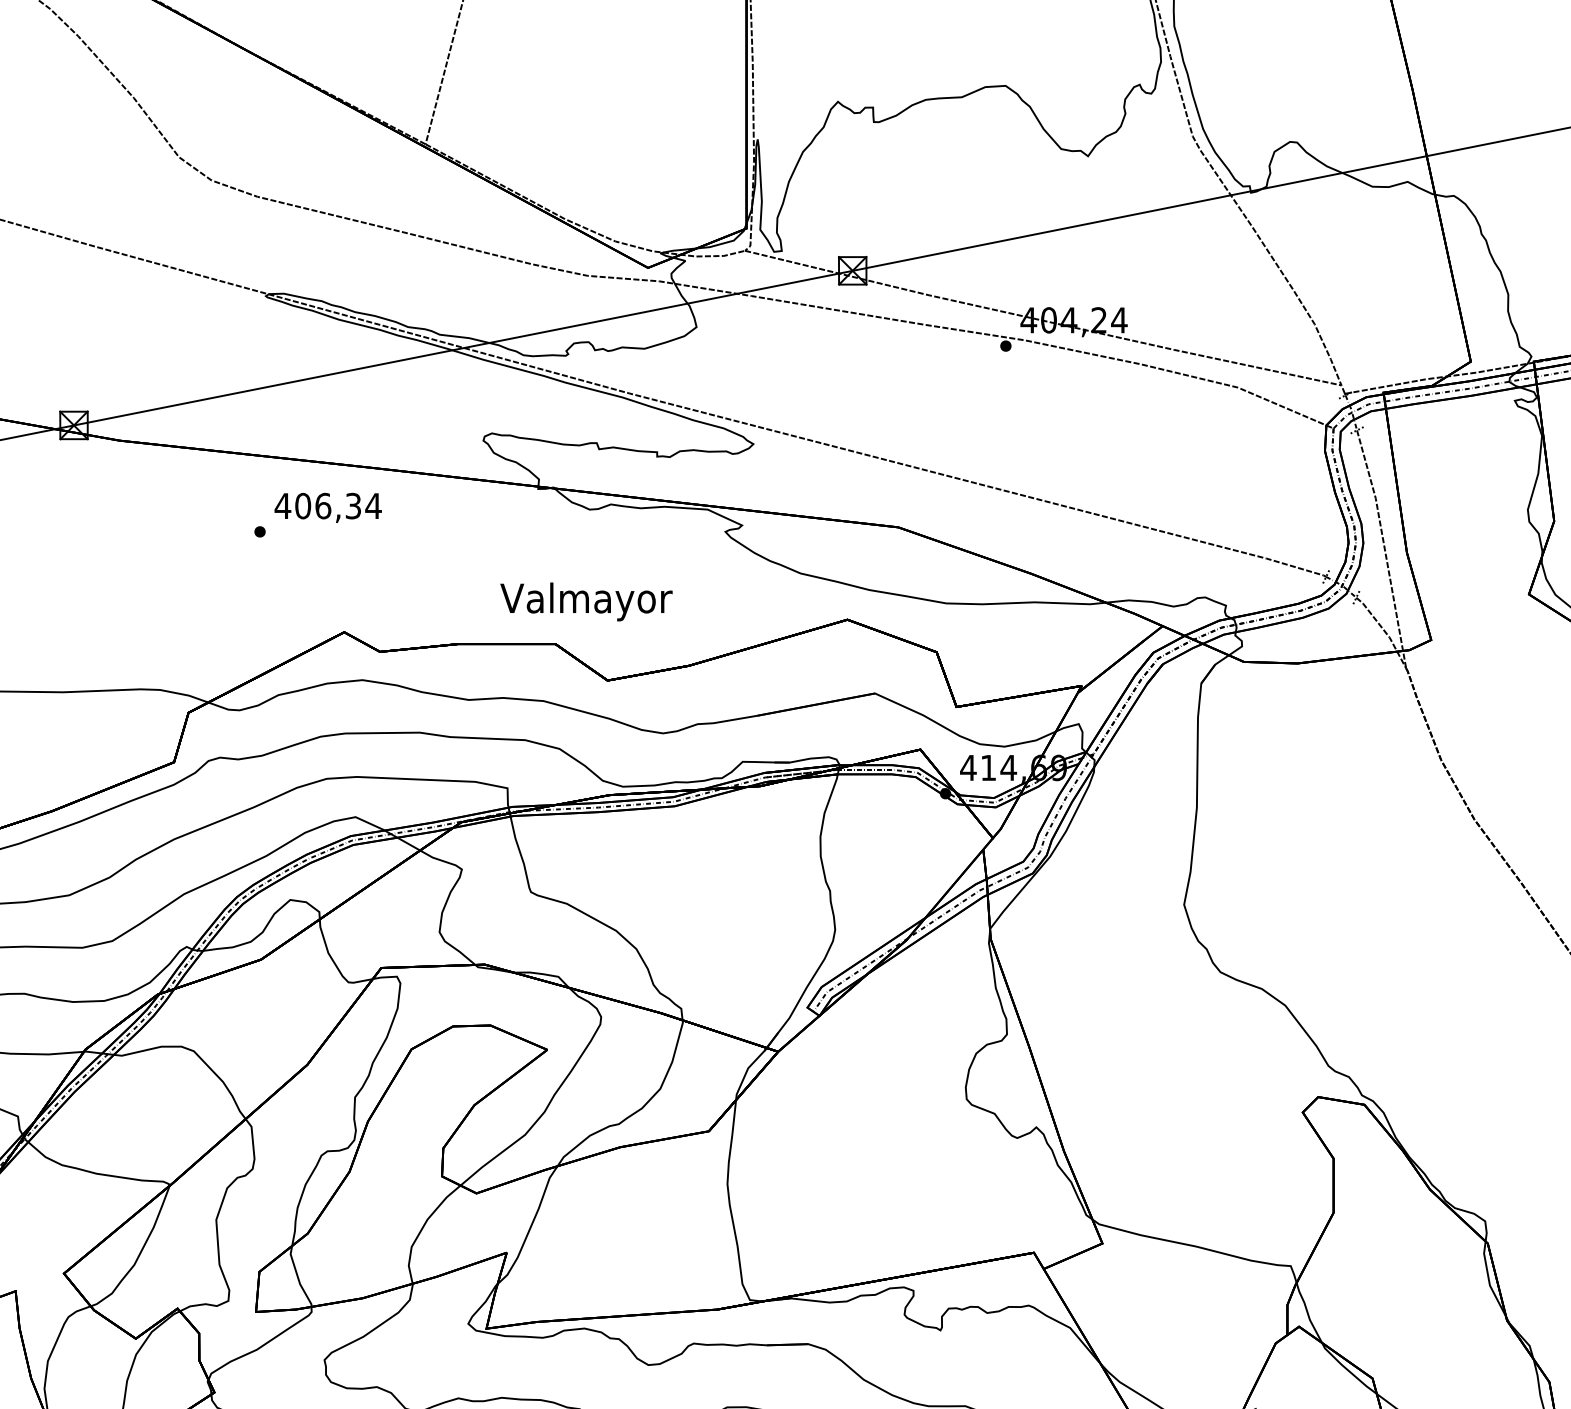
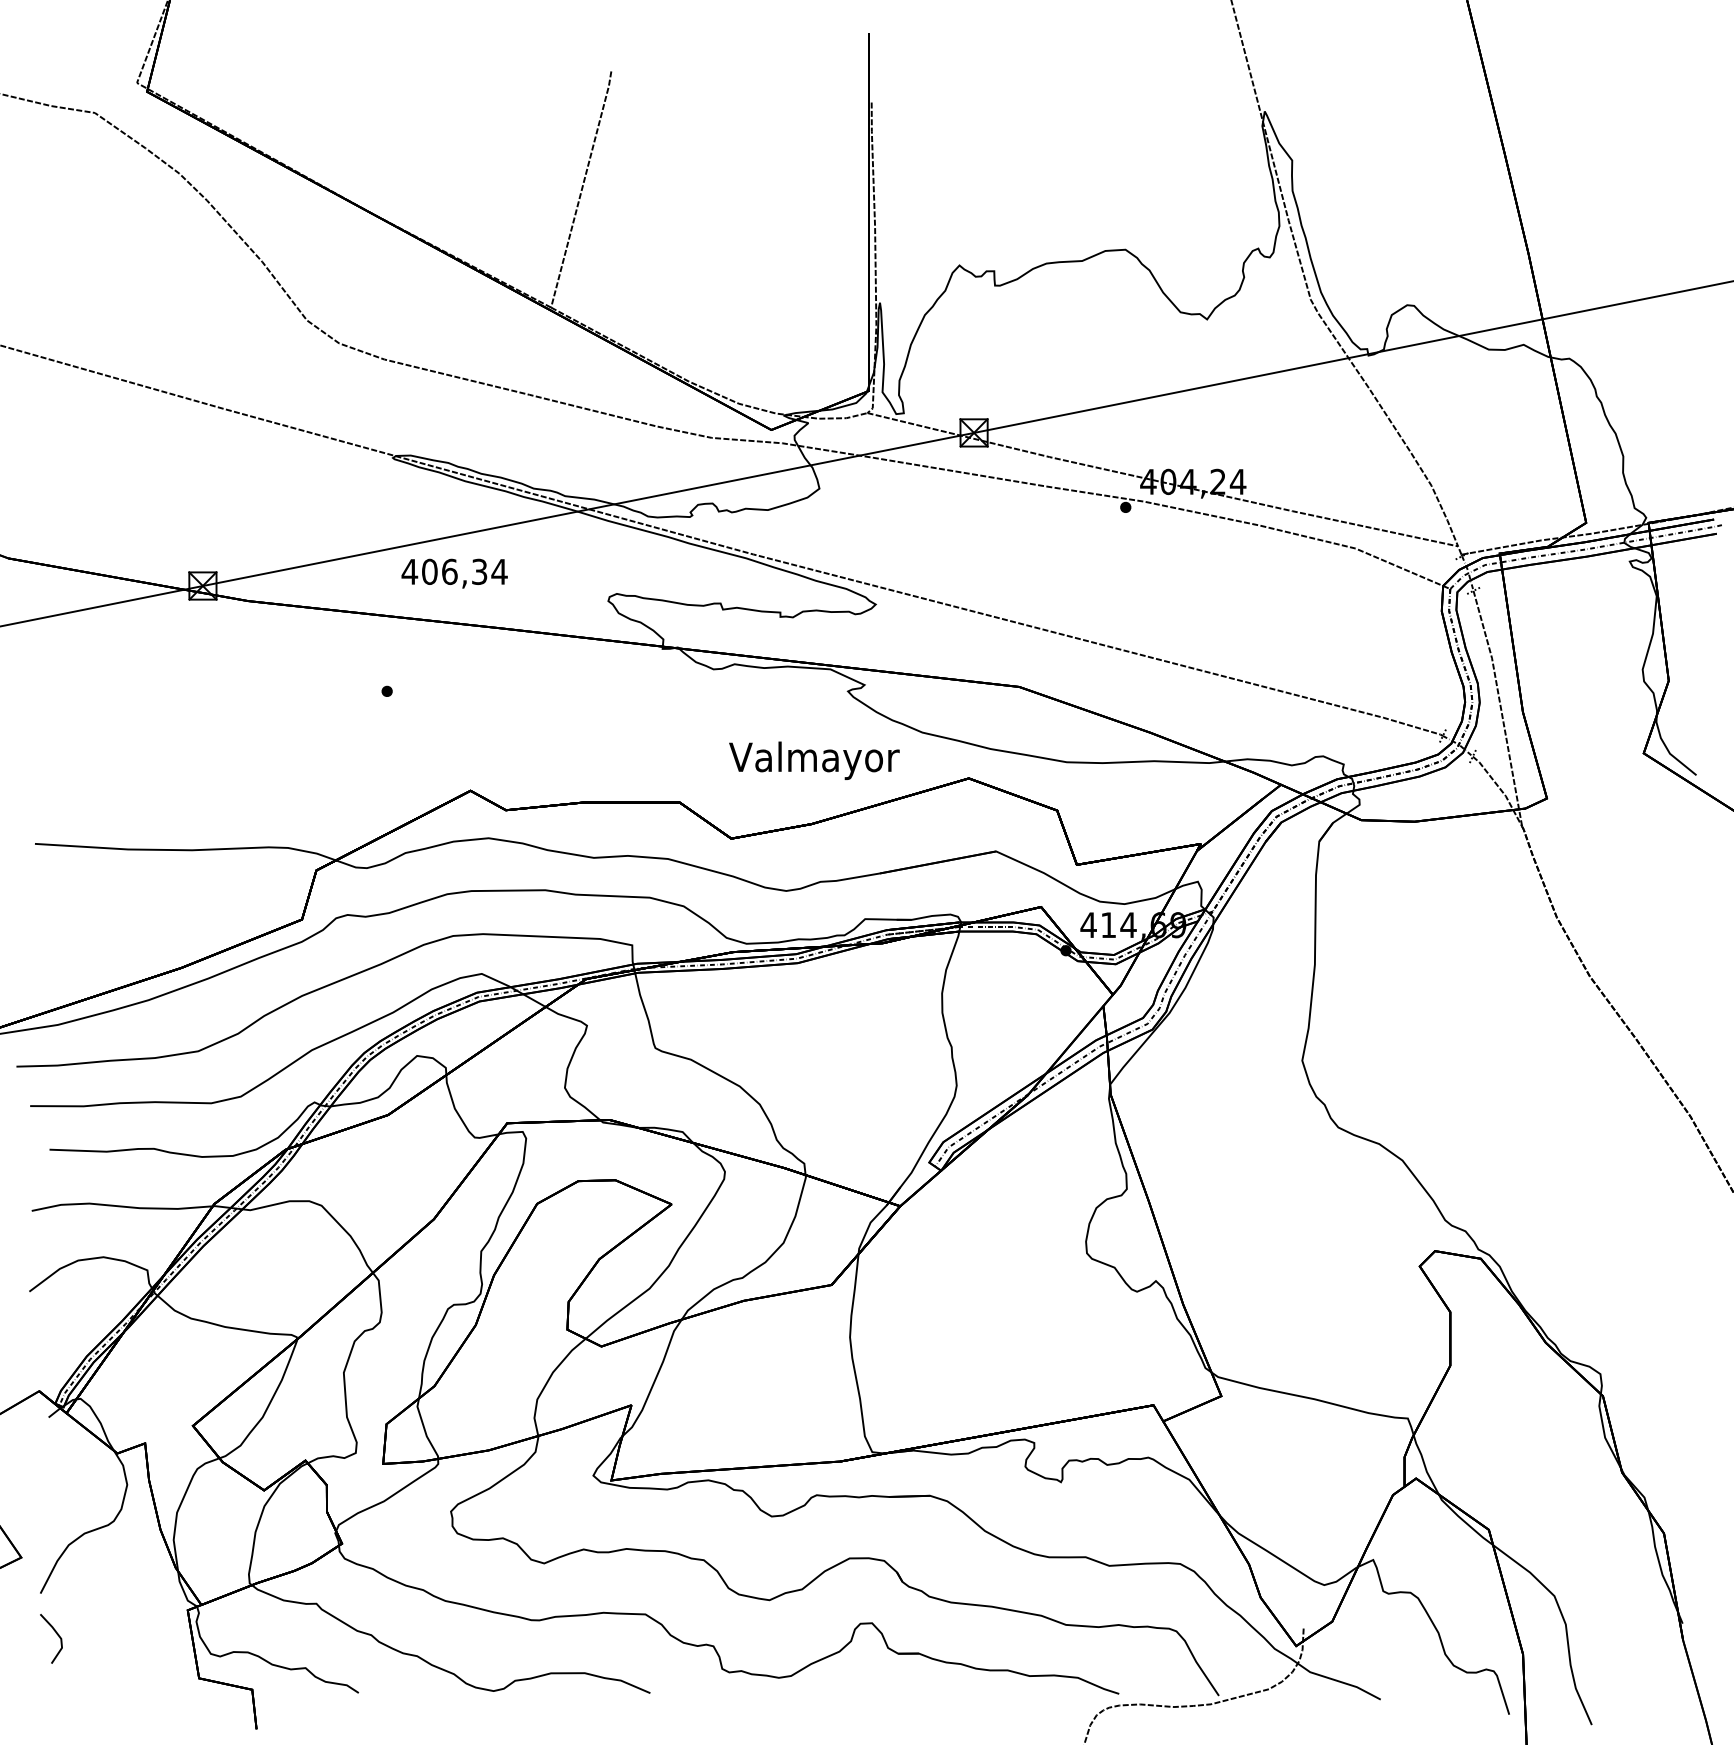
text: (328, 507) -> (454, 573), moved
text: (586, 601) -> (814, 760), moved

